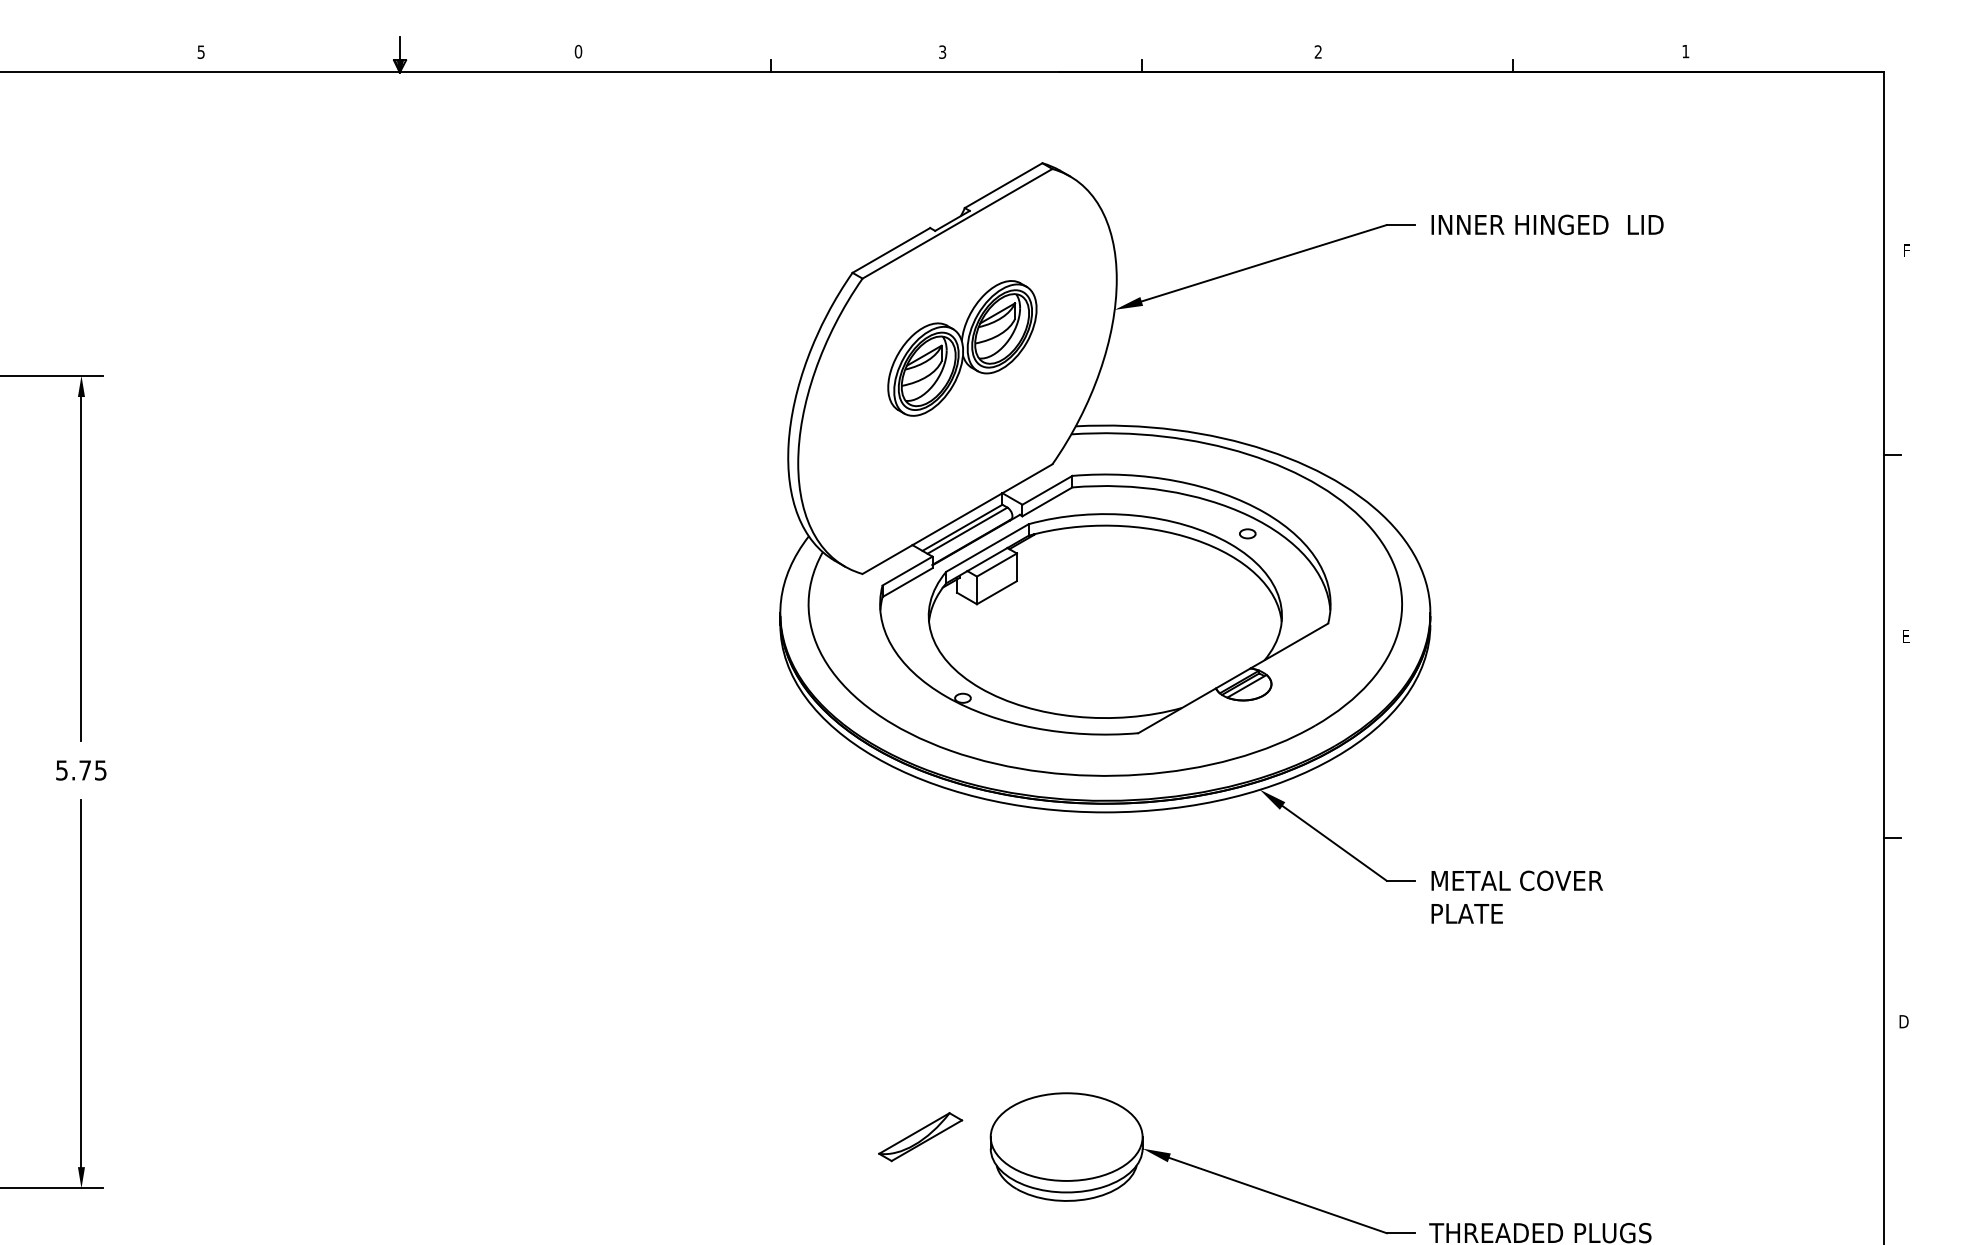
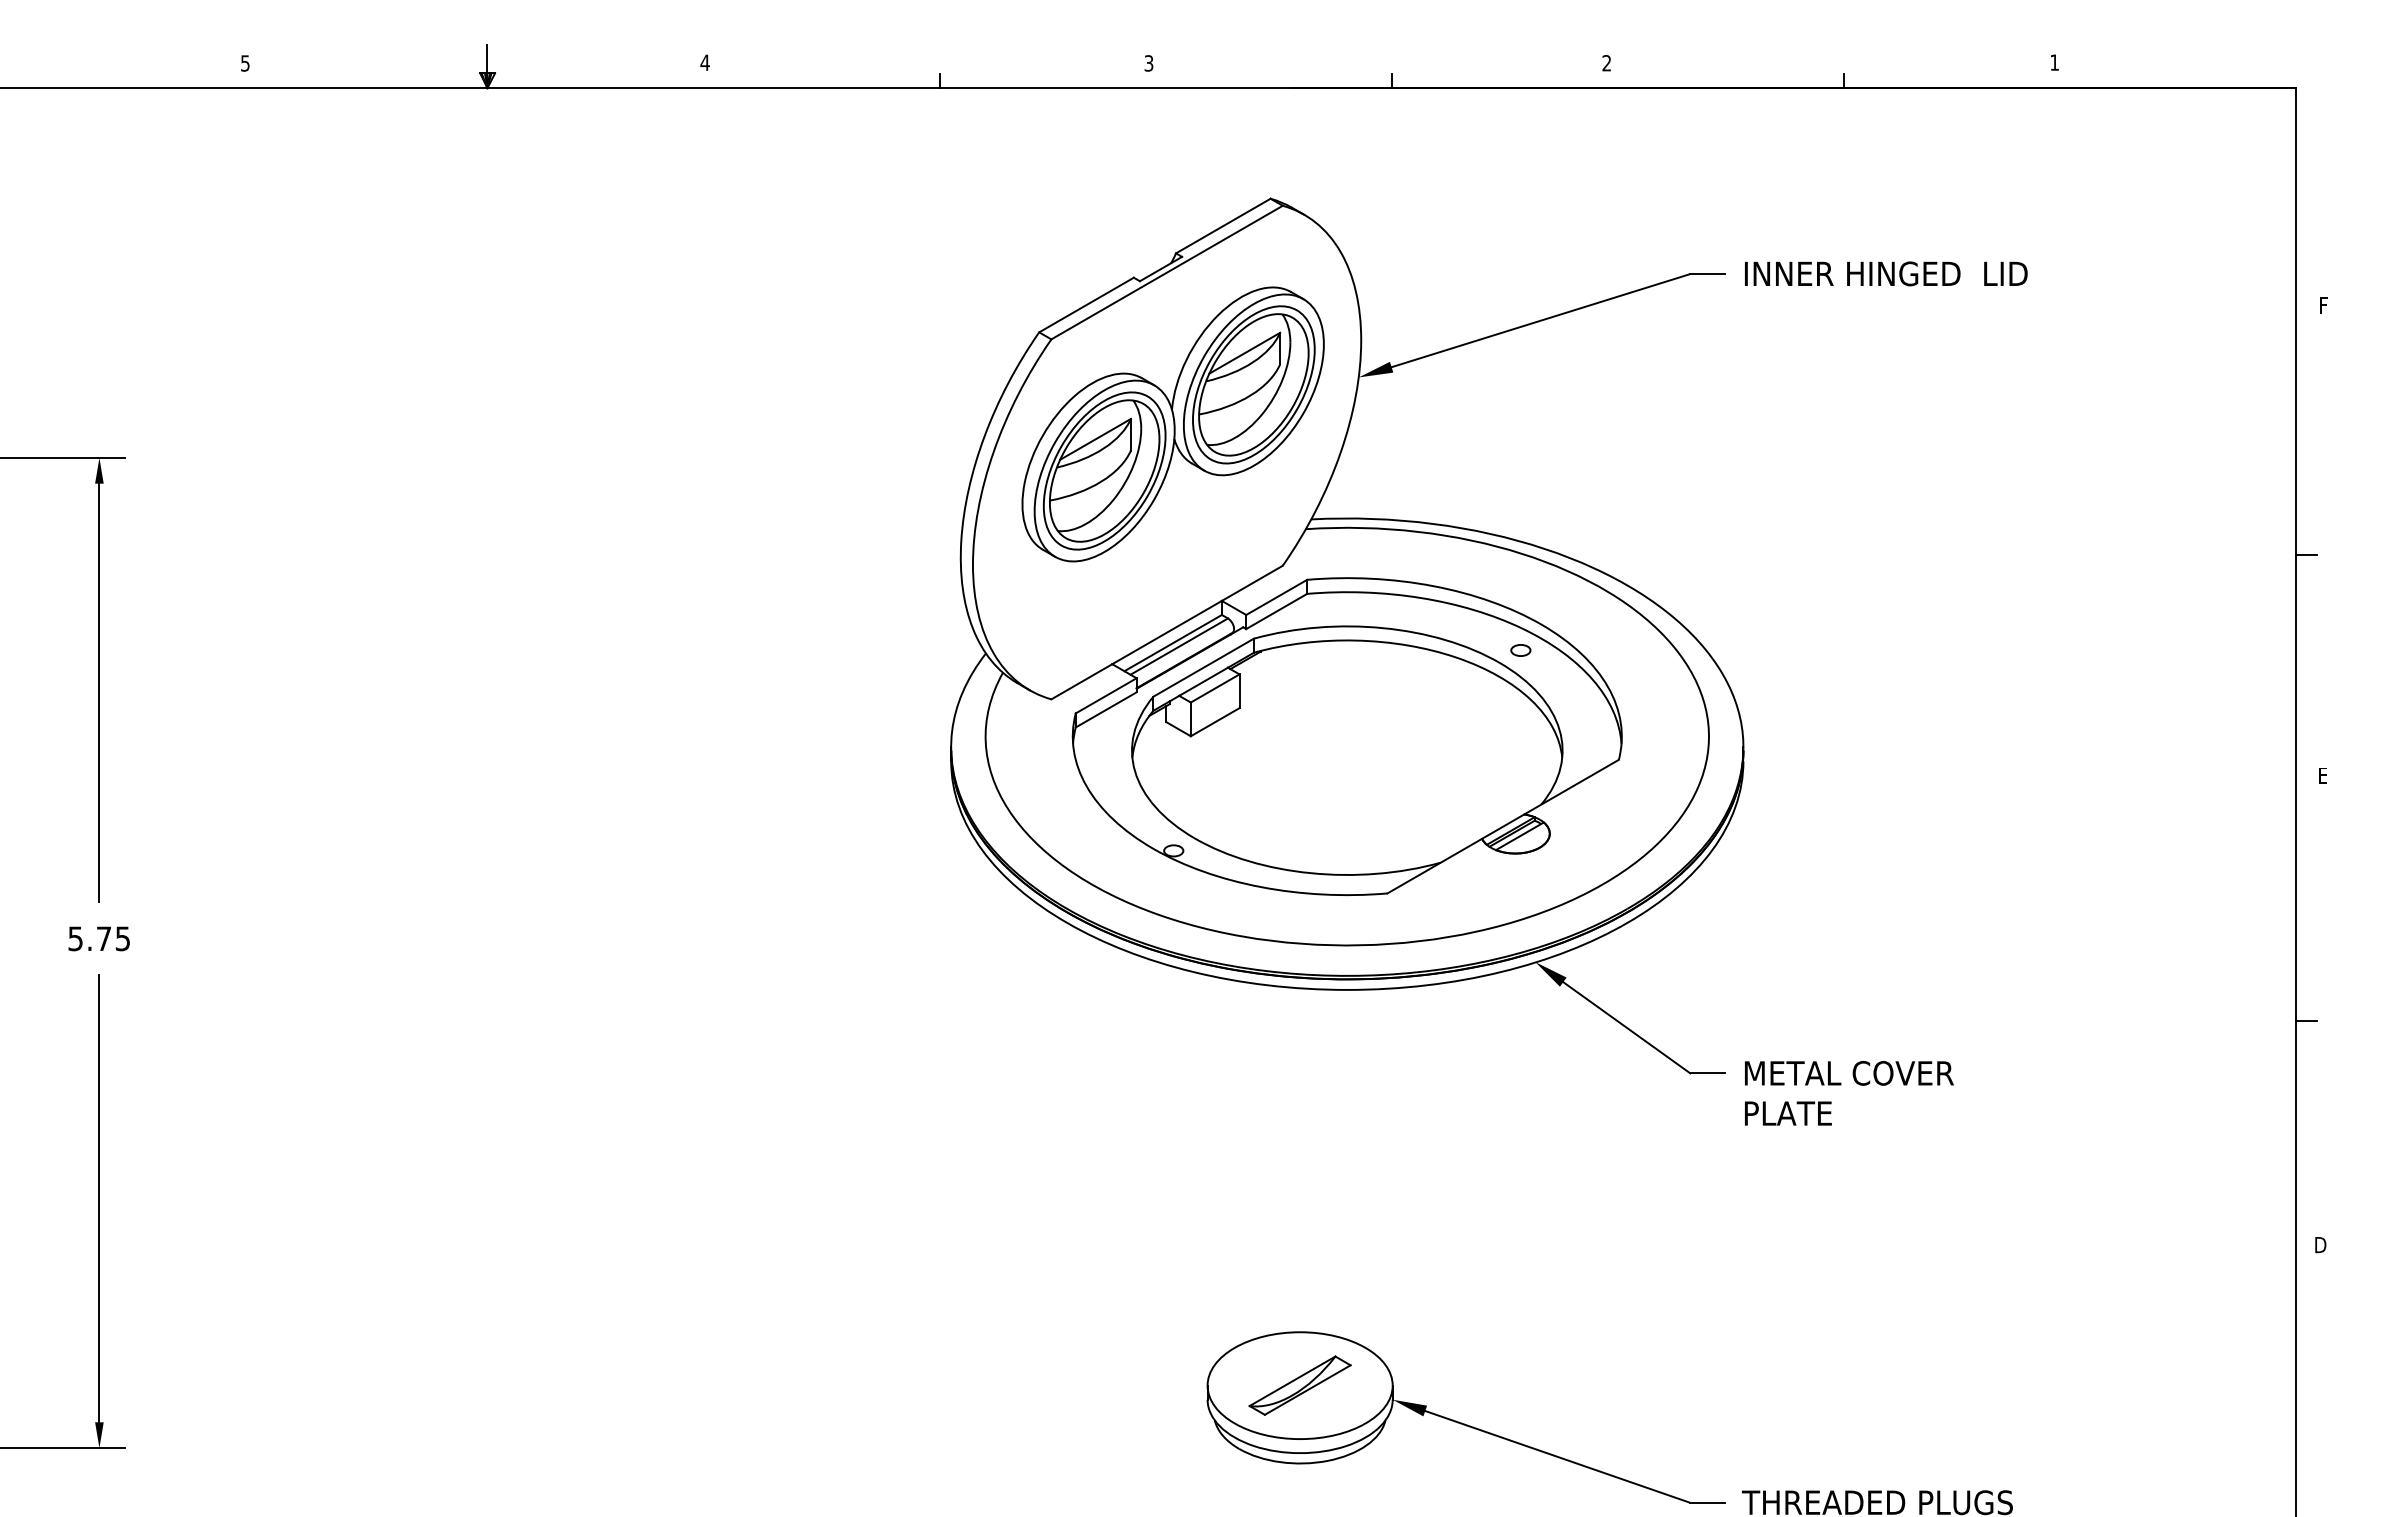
text: (577, 51) -> (704, 62), 0 -> 4
part: (961, 348) -> (1172, 424), size x1.67
part: (920, 1136) -> (1299, 1385), moved

